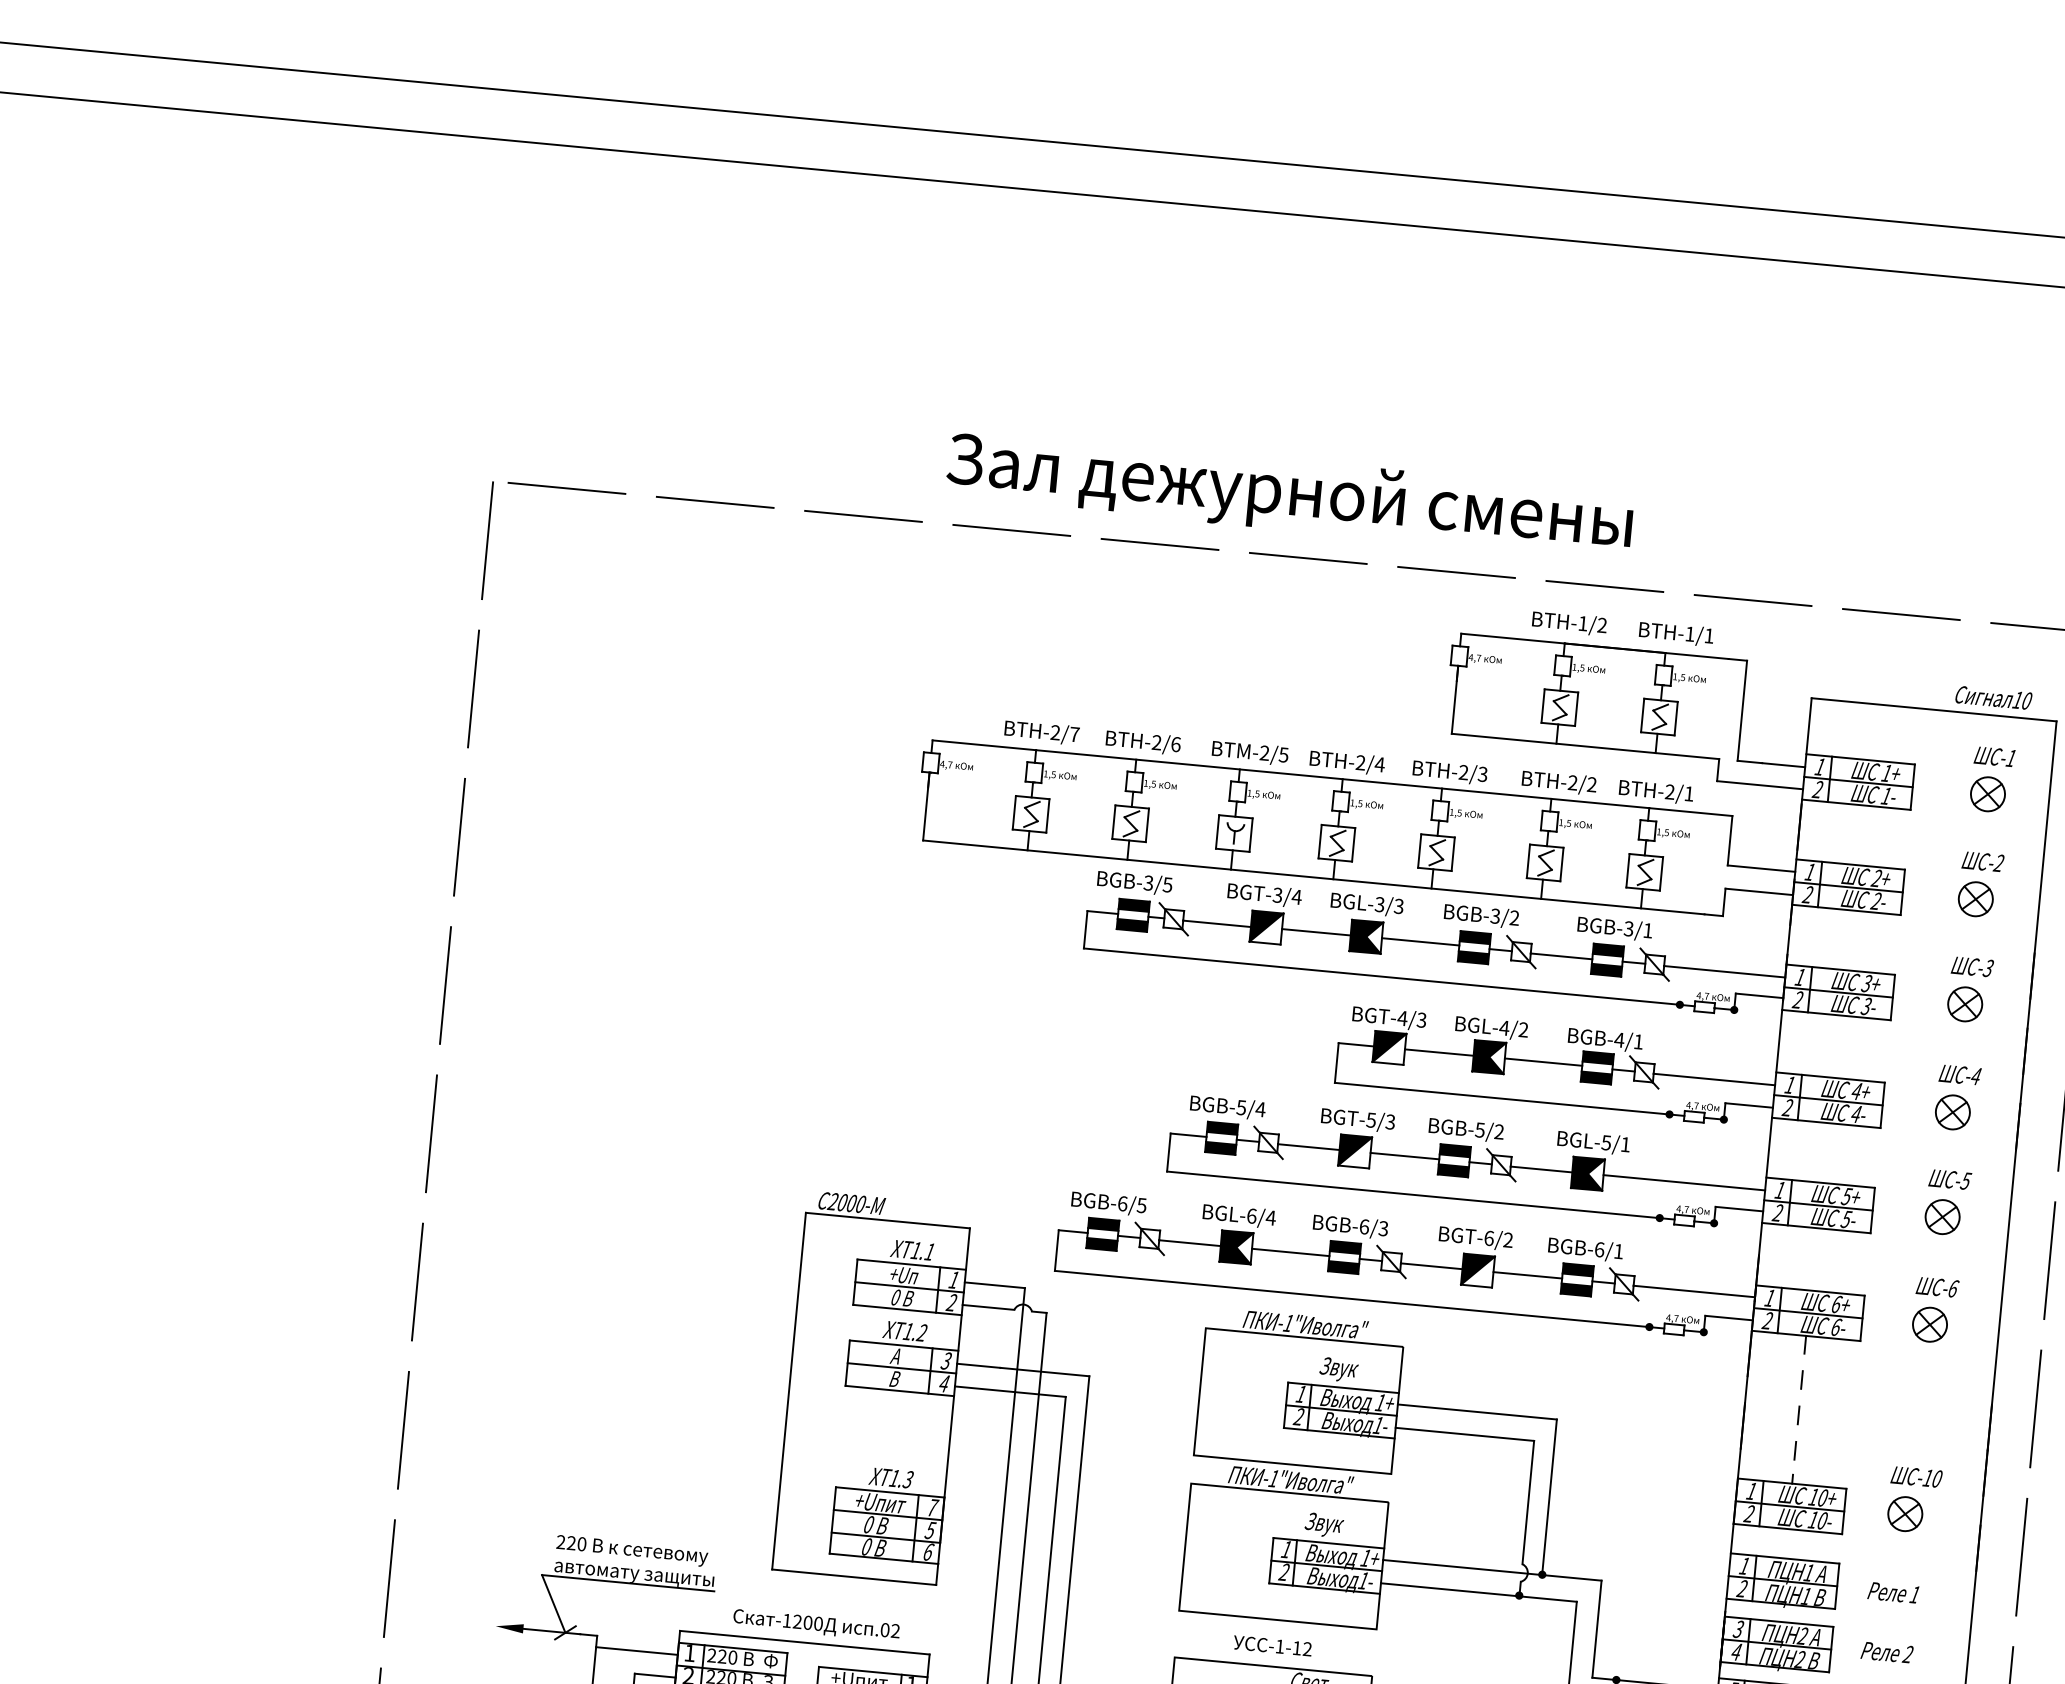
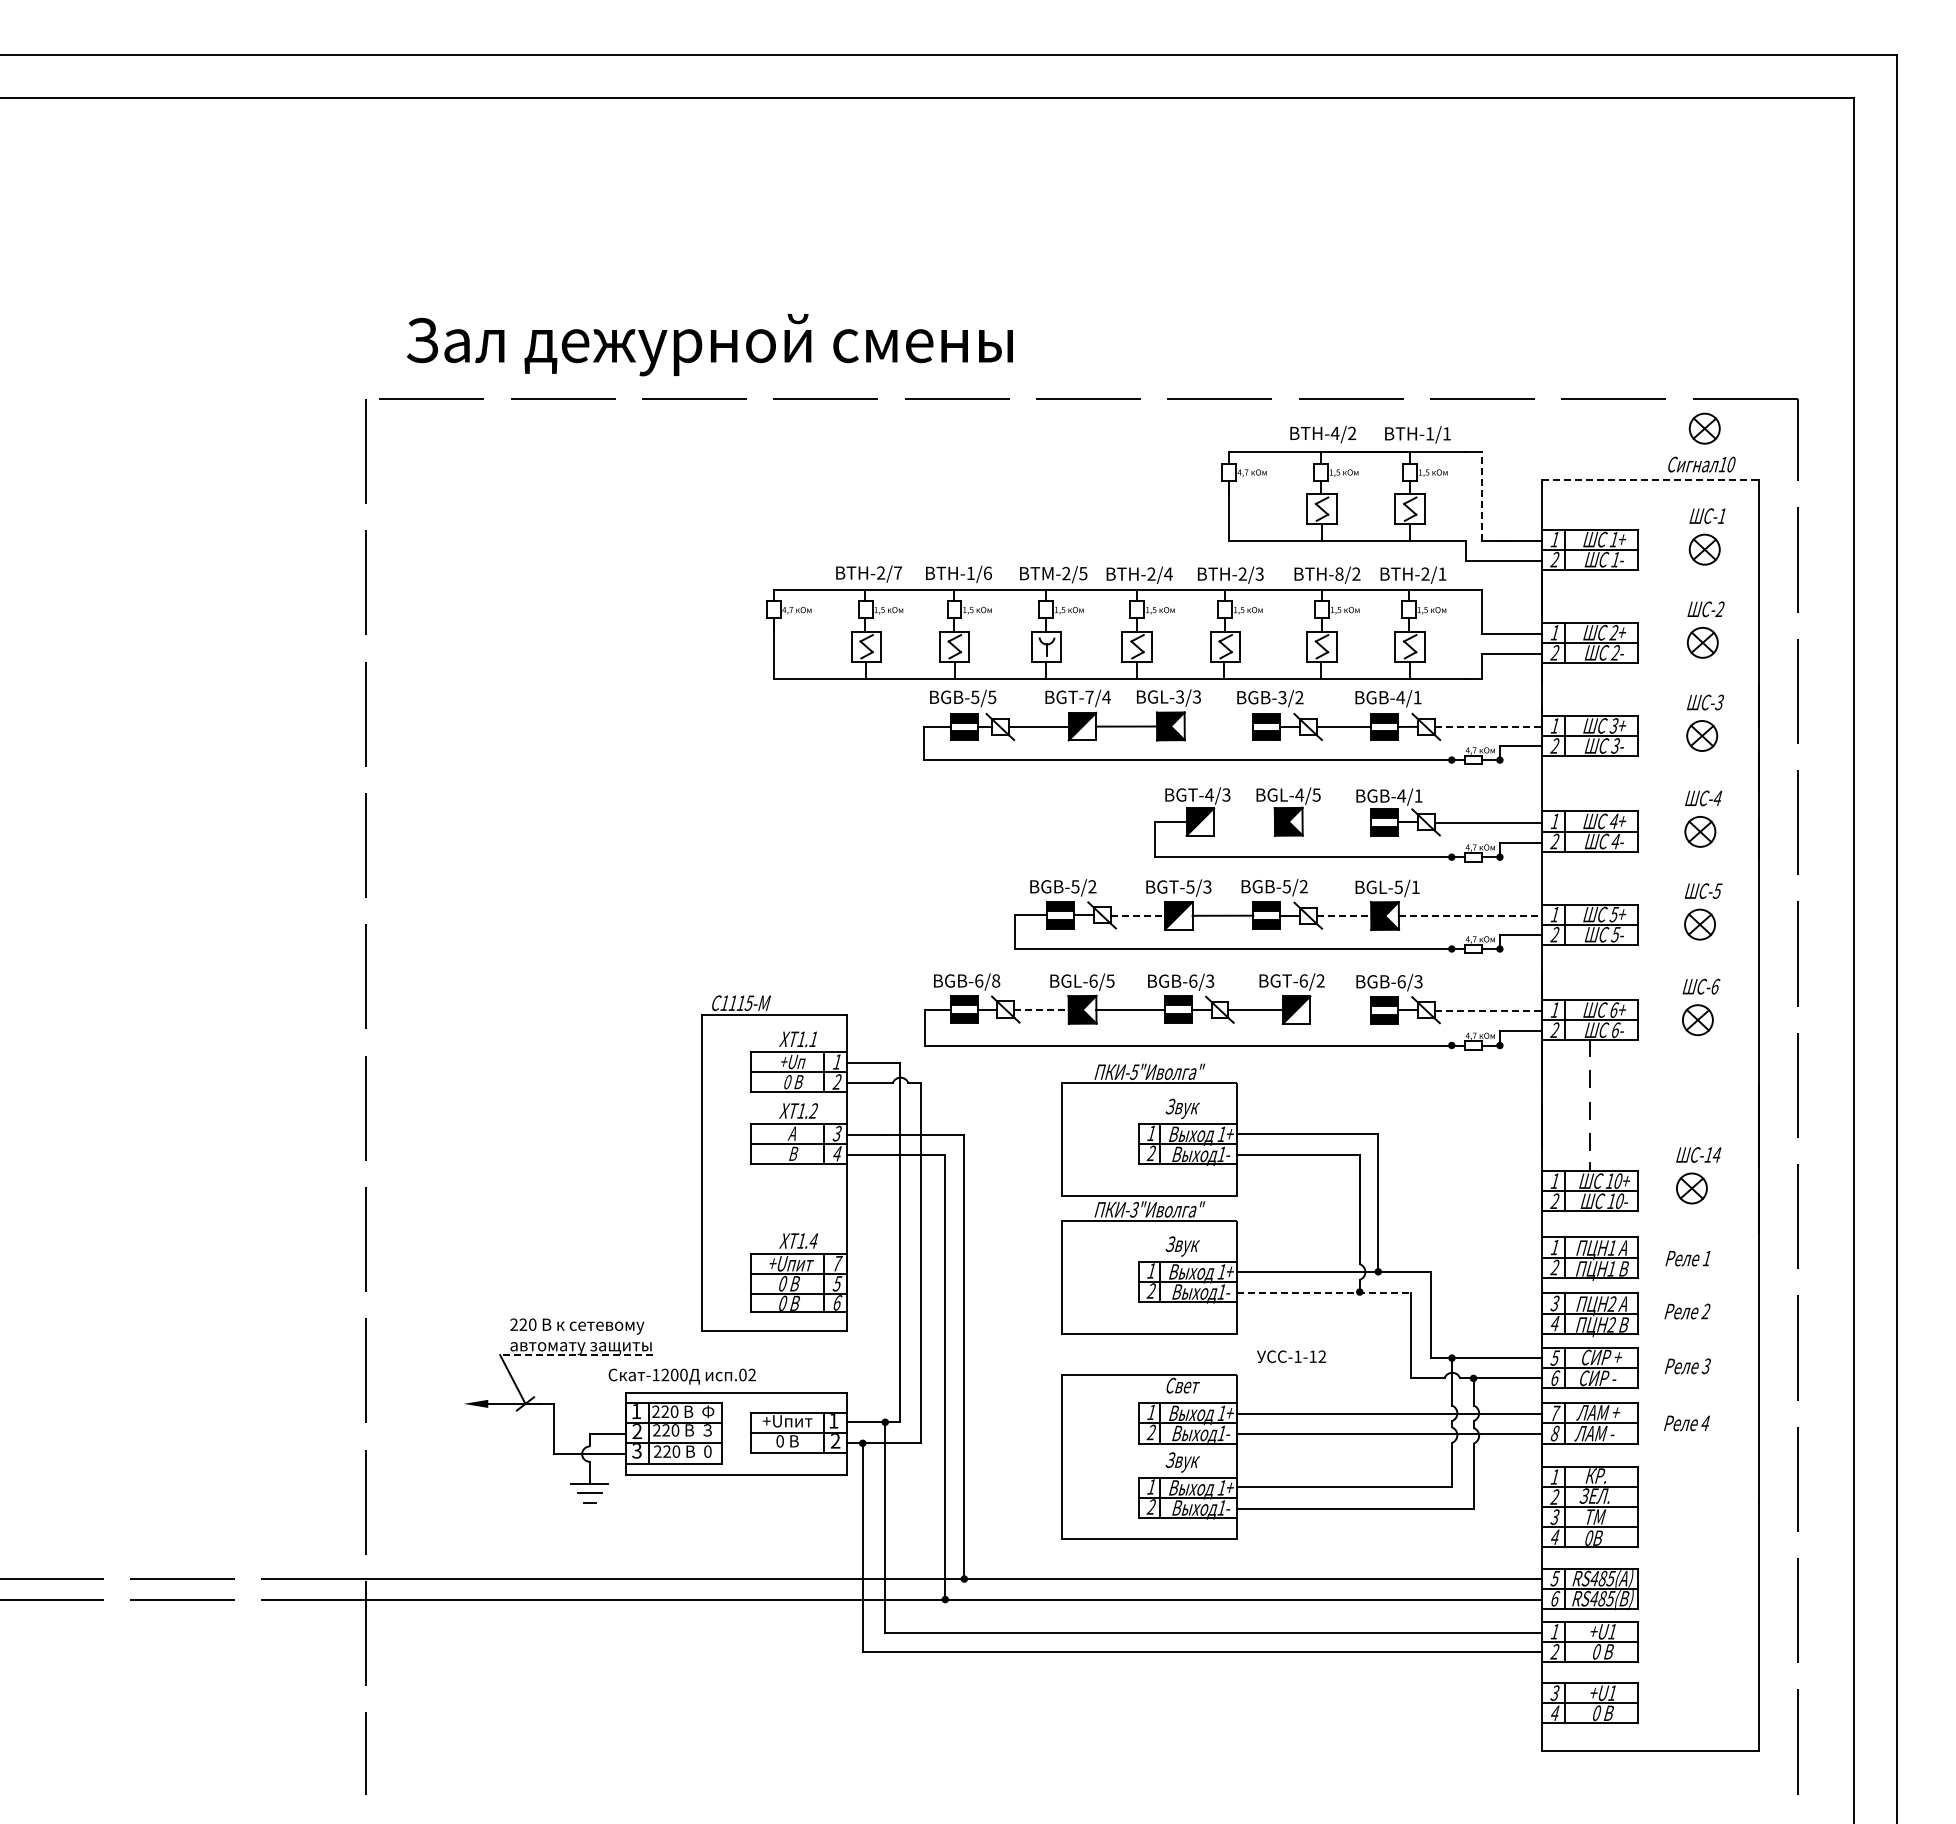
text: (1289, 495) -> (709, 345), moved
text: (1582, 623) -> (1334, 433), BTH-1/2 -> BTH-4/2
part: (2000, 657) -> (1704, 428), added
line: (1934, 709) -> (1650, 479), solid -> dashed
line: (1742, 710) -> (1482, 496), solid -> dashed
text: (1156, 741) -> (970, 572), BTH-2/6 -> BTH-1/6
text: (1573, 782) -> (1339, 573), BTH-2/2 -> BTH-8/2
text: (1148, 882) -> (975, 696), BGB-3/5 -> BGB-5/5
text: (1277, 895) -> (1089, 697), -3/4 -> -7/4
text: (1628, 928) -> (1400, 697), BGB-3/1 -> BGB-4/1
line: (1420, 942) -> (1218, 726), removed
line: (1724, 971) -> (1488, 727), solid -> dashed
text: (1523, 1029) -> (1316, 794), BGL-4/2 -> BGL-4/5
line: (1439, 1052) -> (1244, 821), removed
line: (1543, 1061) -> (1336, 821), removed
text: (1260, 1109) -> (1092, 886), BGB-5/4 -> BGB-5/2
line: (1309, 1146) -> (1138, 915), solid -> dashed
line: (1542, 1169) -> (1344, 916), solid -> dashed
line: (1684, 1182) -> (1470, 915), solid -> dashed
text: (846, 1203) -> (736, 1003), 2000- -> 1115-
text: (1142, 1205) -> (996, 980), BGB-6/5 -> BGB-6/8
text: (1271, 1217) -> (1110, 980), BGL-6/4 -> BGL-6/5
line: (1190, 1242) -> (1041, 1009), solid -> dashed
text: (1618, 1251) -> (1418, 981), BGB-6/1 -> BGB-6/3
line: (1527, 1275) -> (1340, 1010), removed
line: (1694, 1291) -> (1488, 1010), solid -> dashed
text: (1288, 1322) -> (1134, 1071), -1" -> -5"
text: (1272, 1478) -> (1133, 1209), -1" -> -3"
text: (1936, 1478) -> (1716, 1154), -10 -> -14
text: (908, 1479) -> (813, 1240), 1.3 -> 1.4
line: (627, 1583) -> (575, 1355), solid -> dashed
line: (1479, 1592) -> (1324, 1292), solid -> dashed
text: (815, 1625) -> (681, 1376), moved
text: (1272, 1645) -> (1291, 1356), moved
line: (636, 1650) -> (589, 1413), removed

